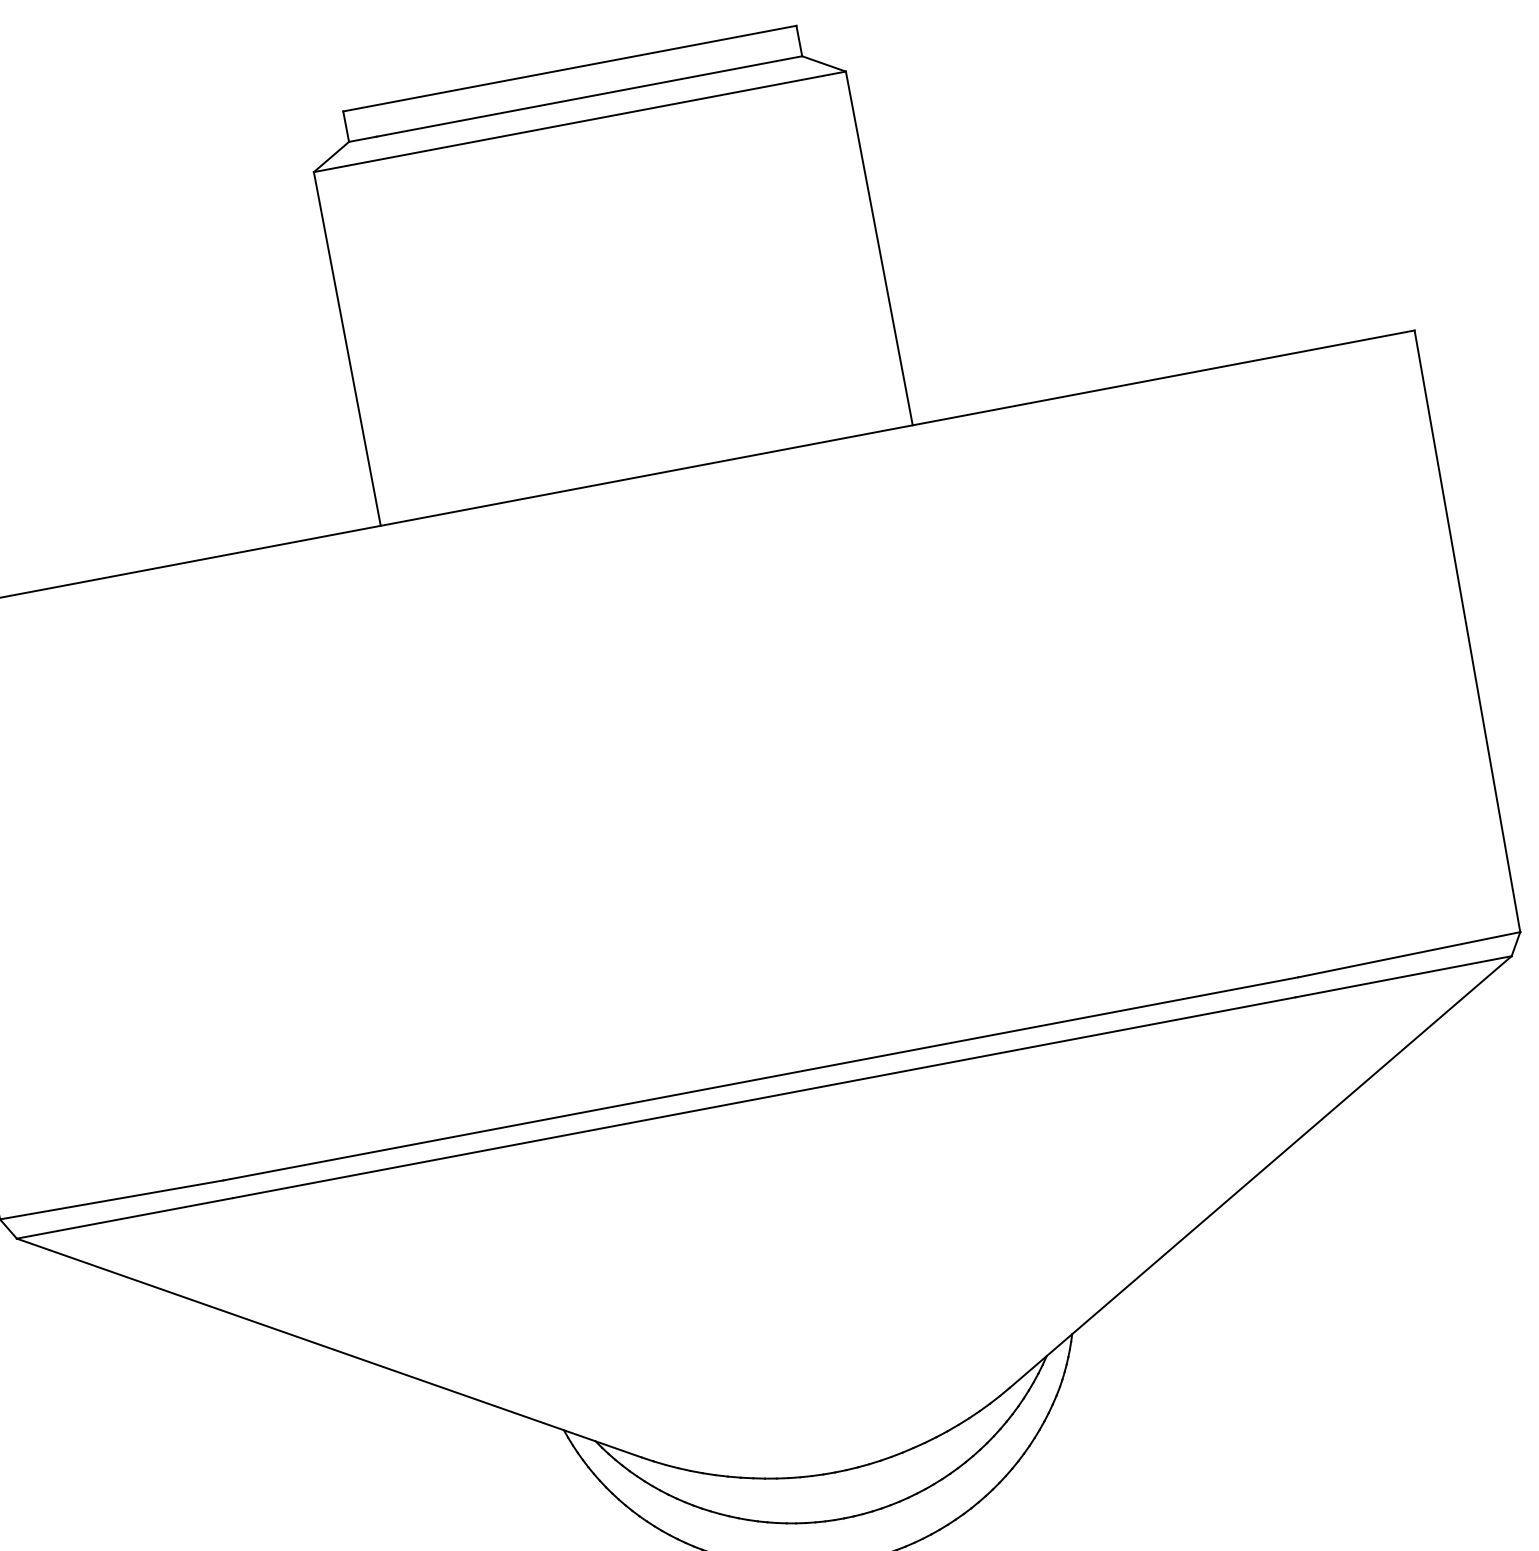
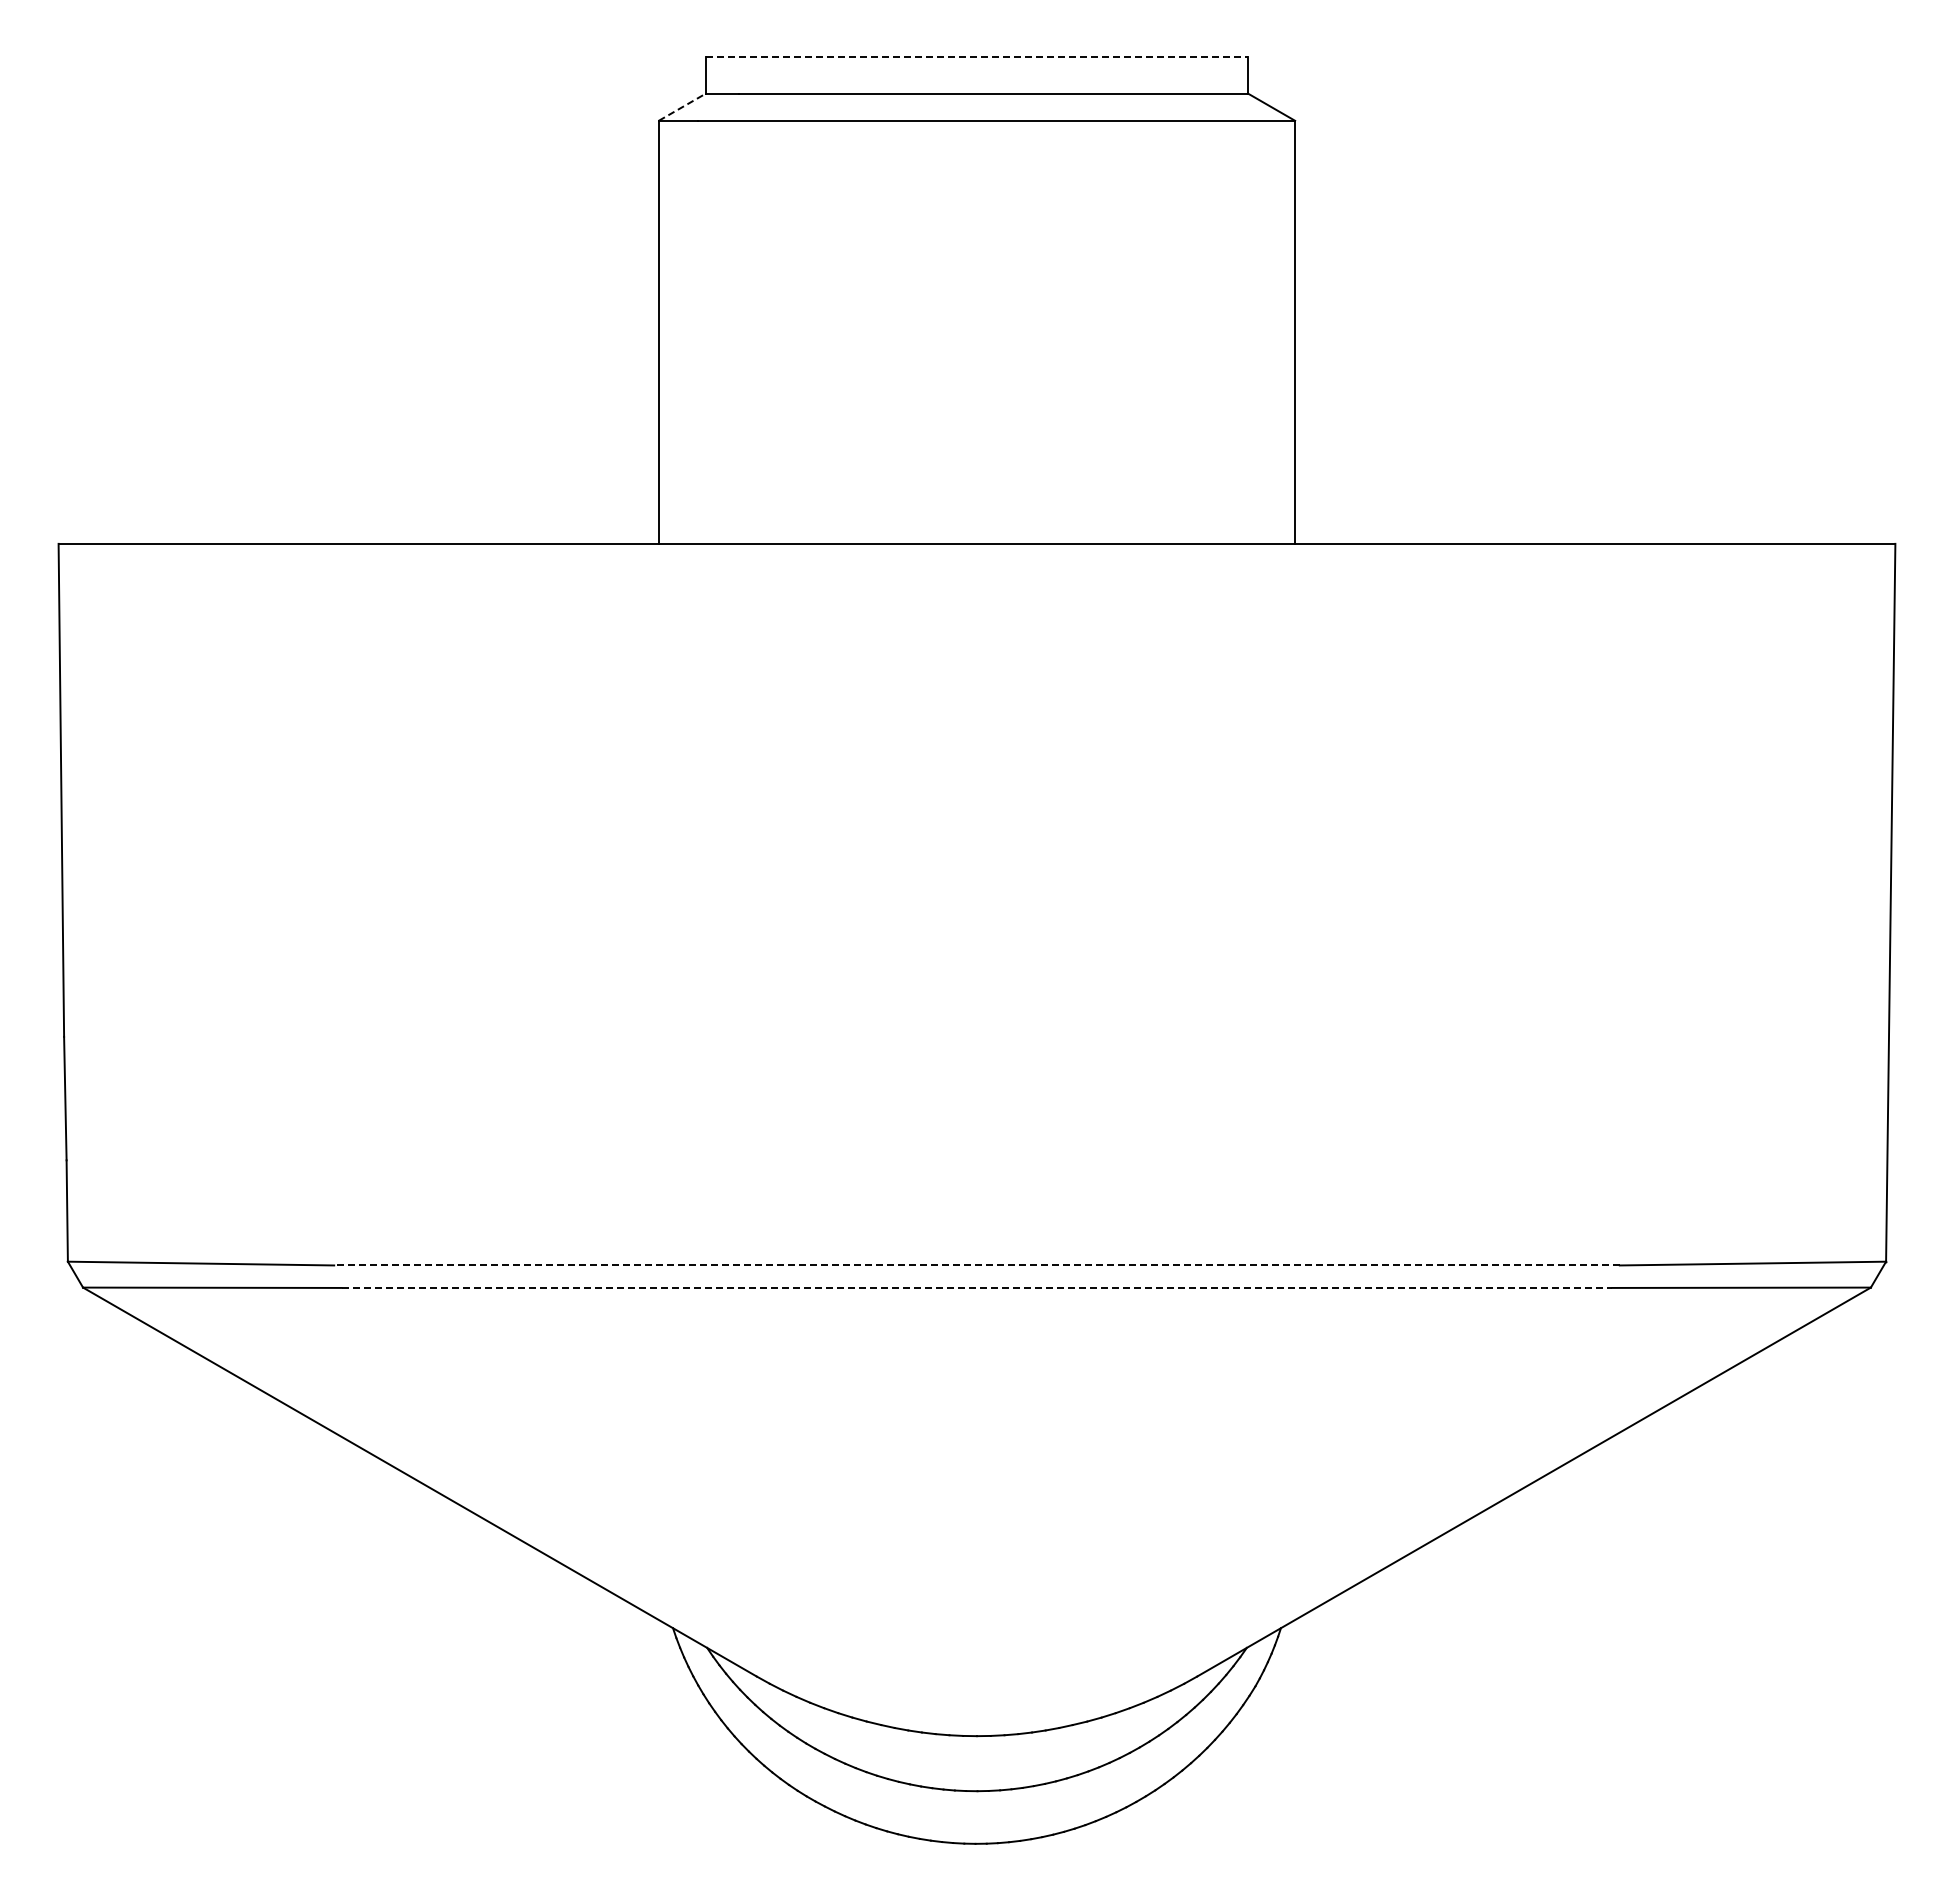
line: (570, 68) -> (977, 57), solid -> dashed
line: (331, 156) -> (682, 106), solid -> dashed
line: (761, 1078) -> (977, 1265), solid -> dashed
line: (764, 1097) -> (977, 1287), solid -> dashed

